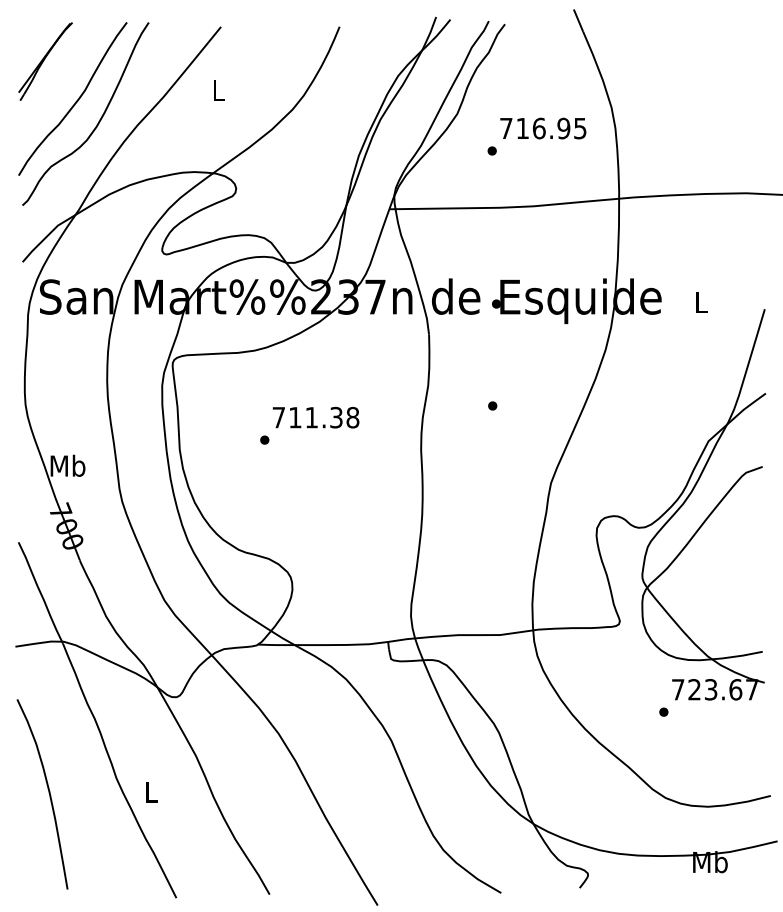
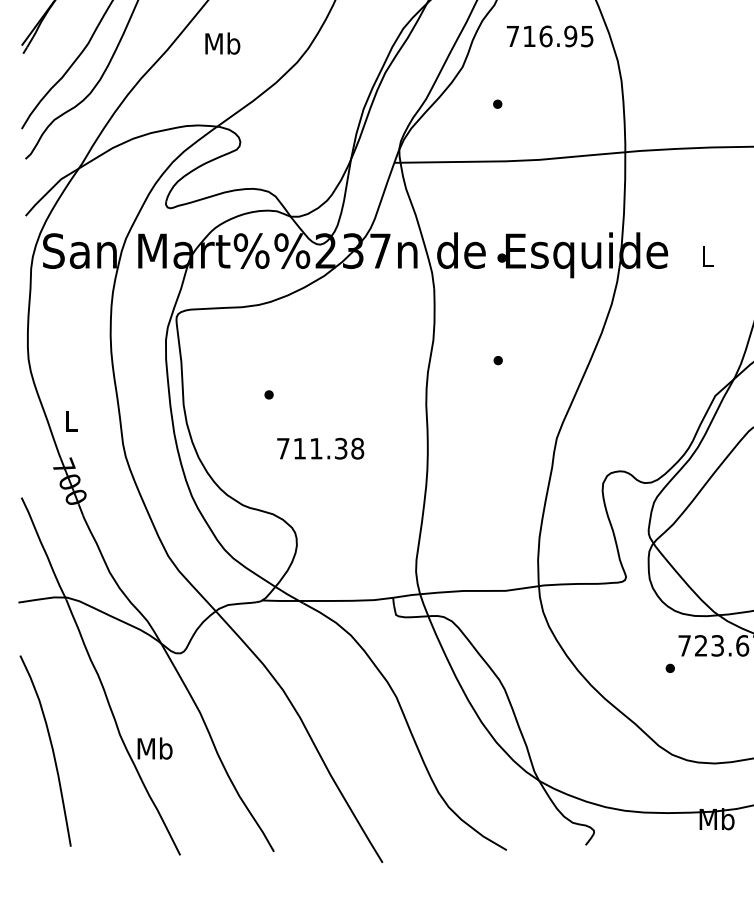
text: (218, 90) -> (222, 43), L -> Mb
text: (543, 128) -> (550, 36), moved
text: (315, 417) -> (320, 448), moved
text: (67, 465) -> (70, 420), Mb -> L
text: (151, 791) -> (155, 748), L -> Mb

